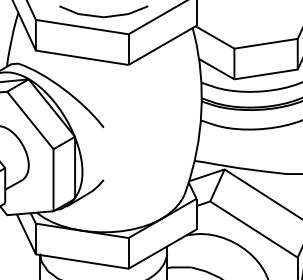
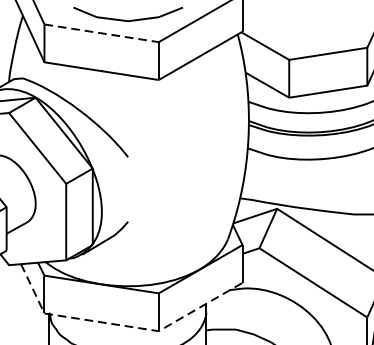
line: (82, 27) -> (101, 33), solid -> dashed
line: (99, 264) -> (122, 325), solid -> dashed

